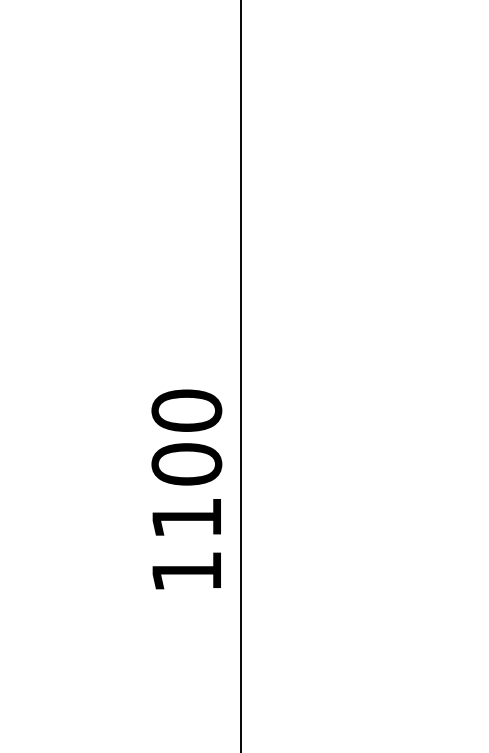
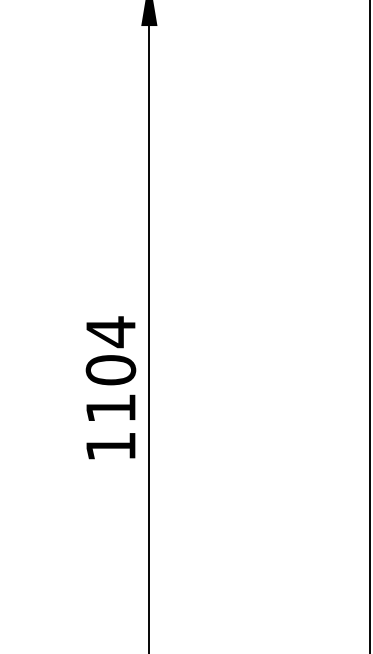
text: (186, 411) -> (110, 332), 1100 -> 1104

